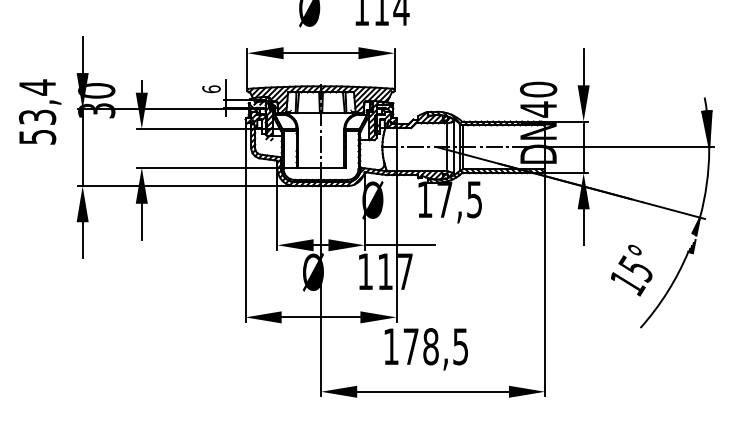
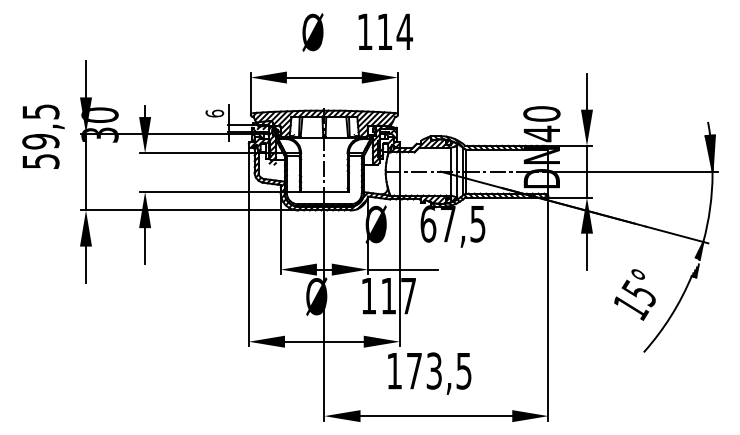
text: (37, 102) -> (40, 126), 53,4 -> 59,5
text: (425, 199) -> (428, 223), 17,5 -> 67,5
text: (431, 346) -> (434, 370), 178,5 -> 173,5

